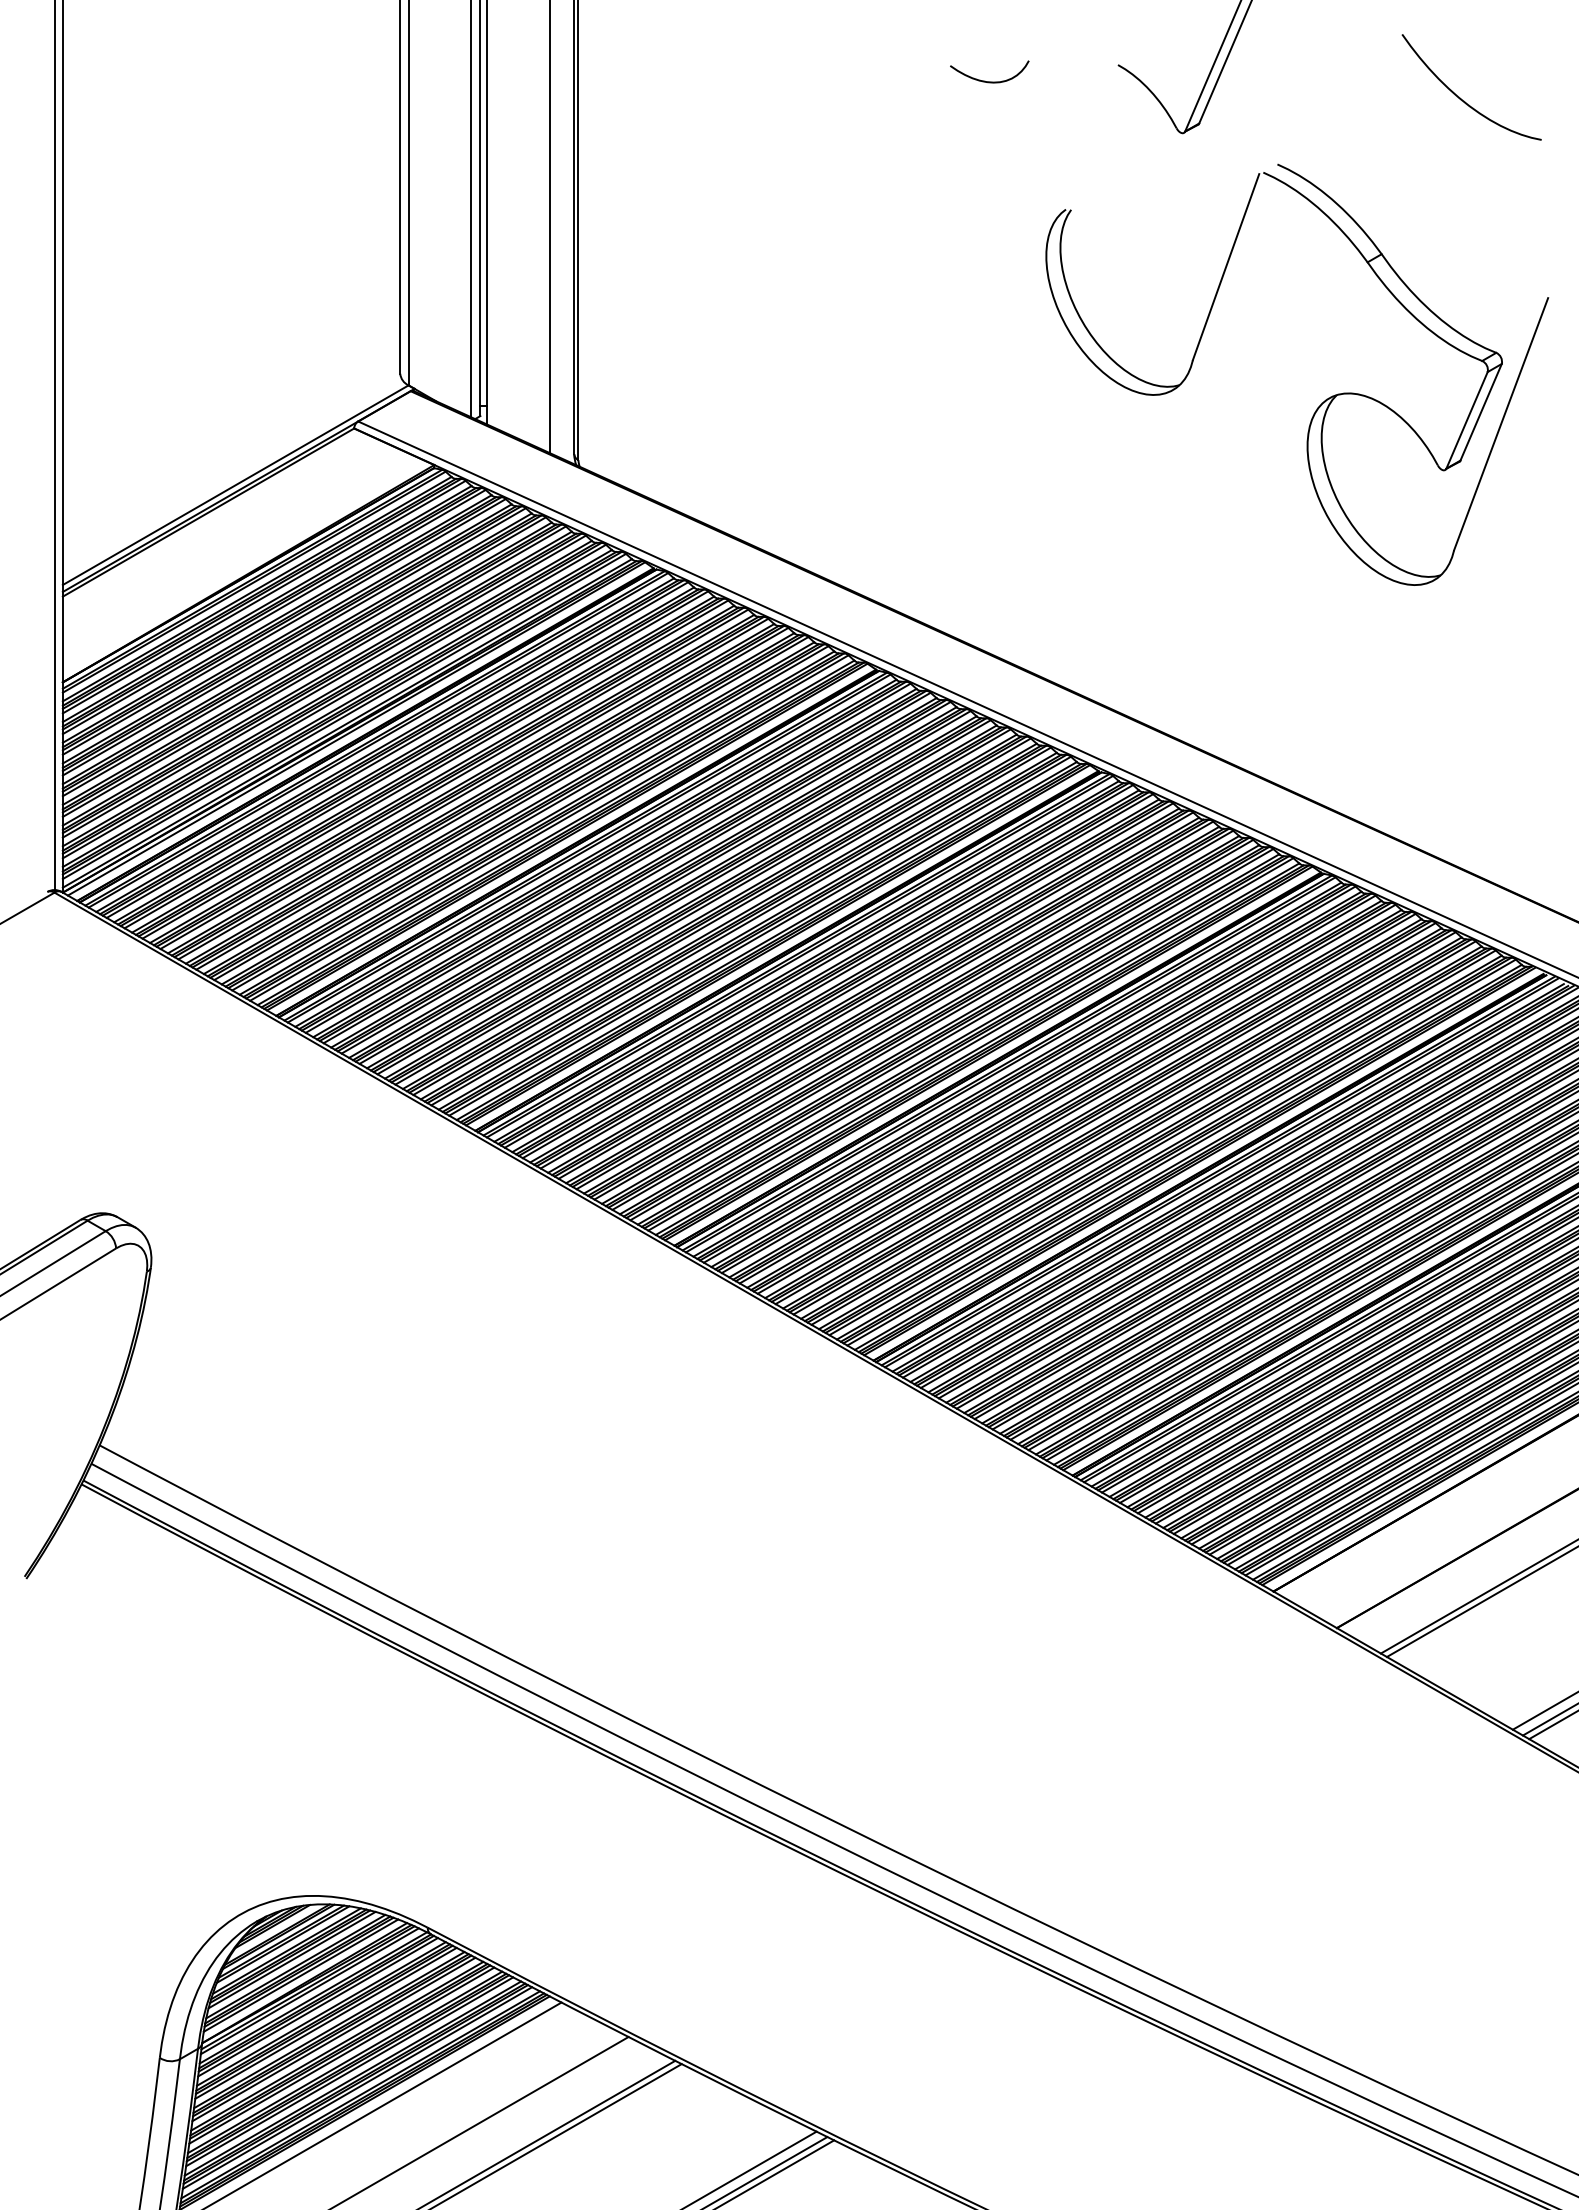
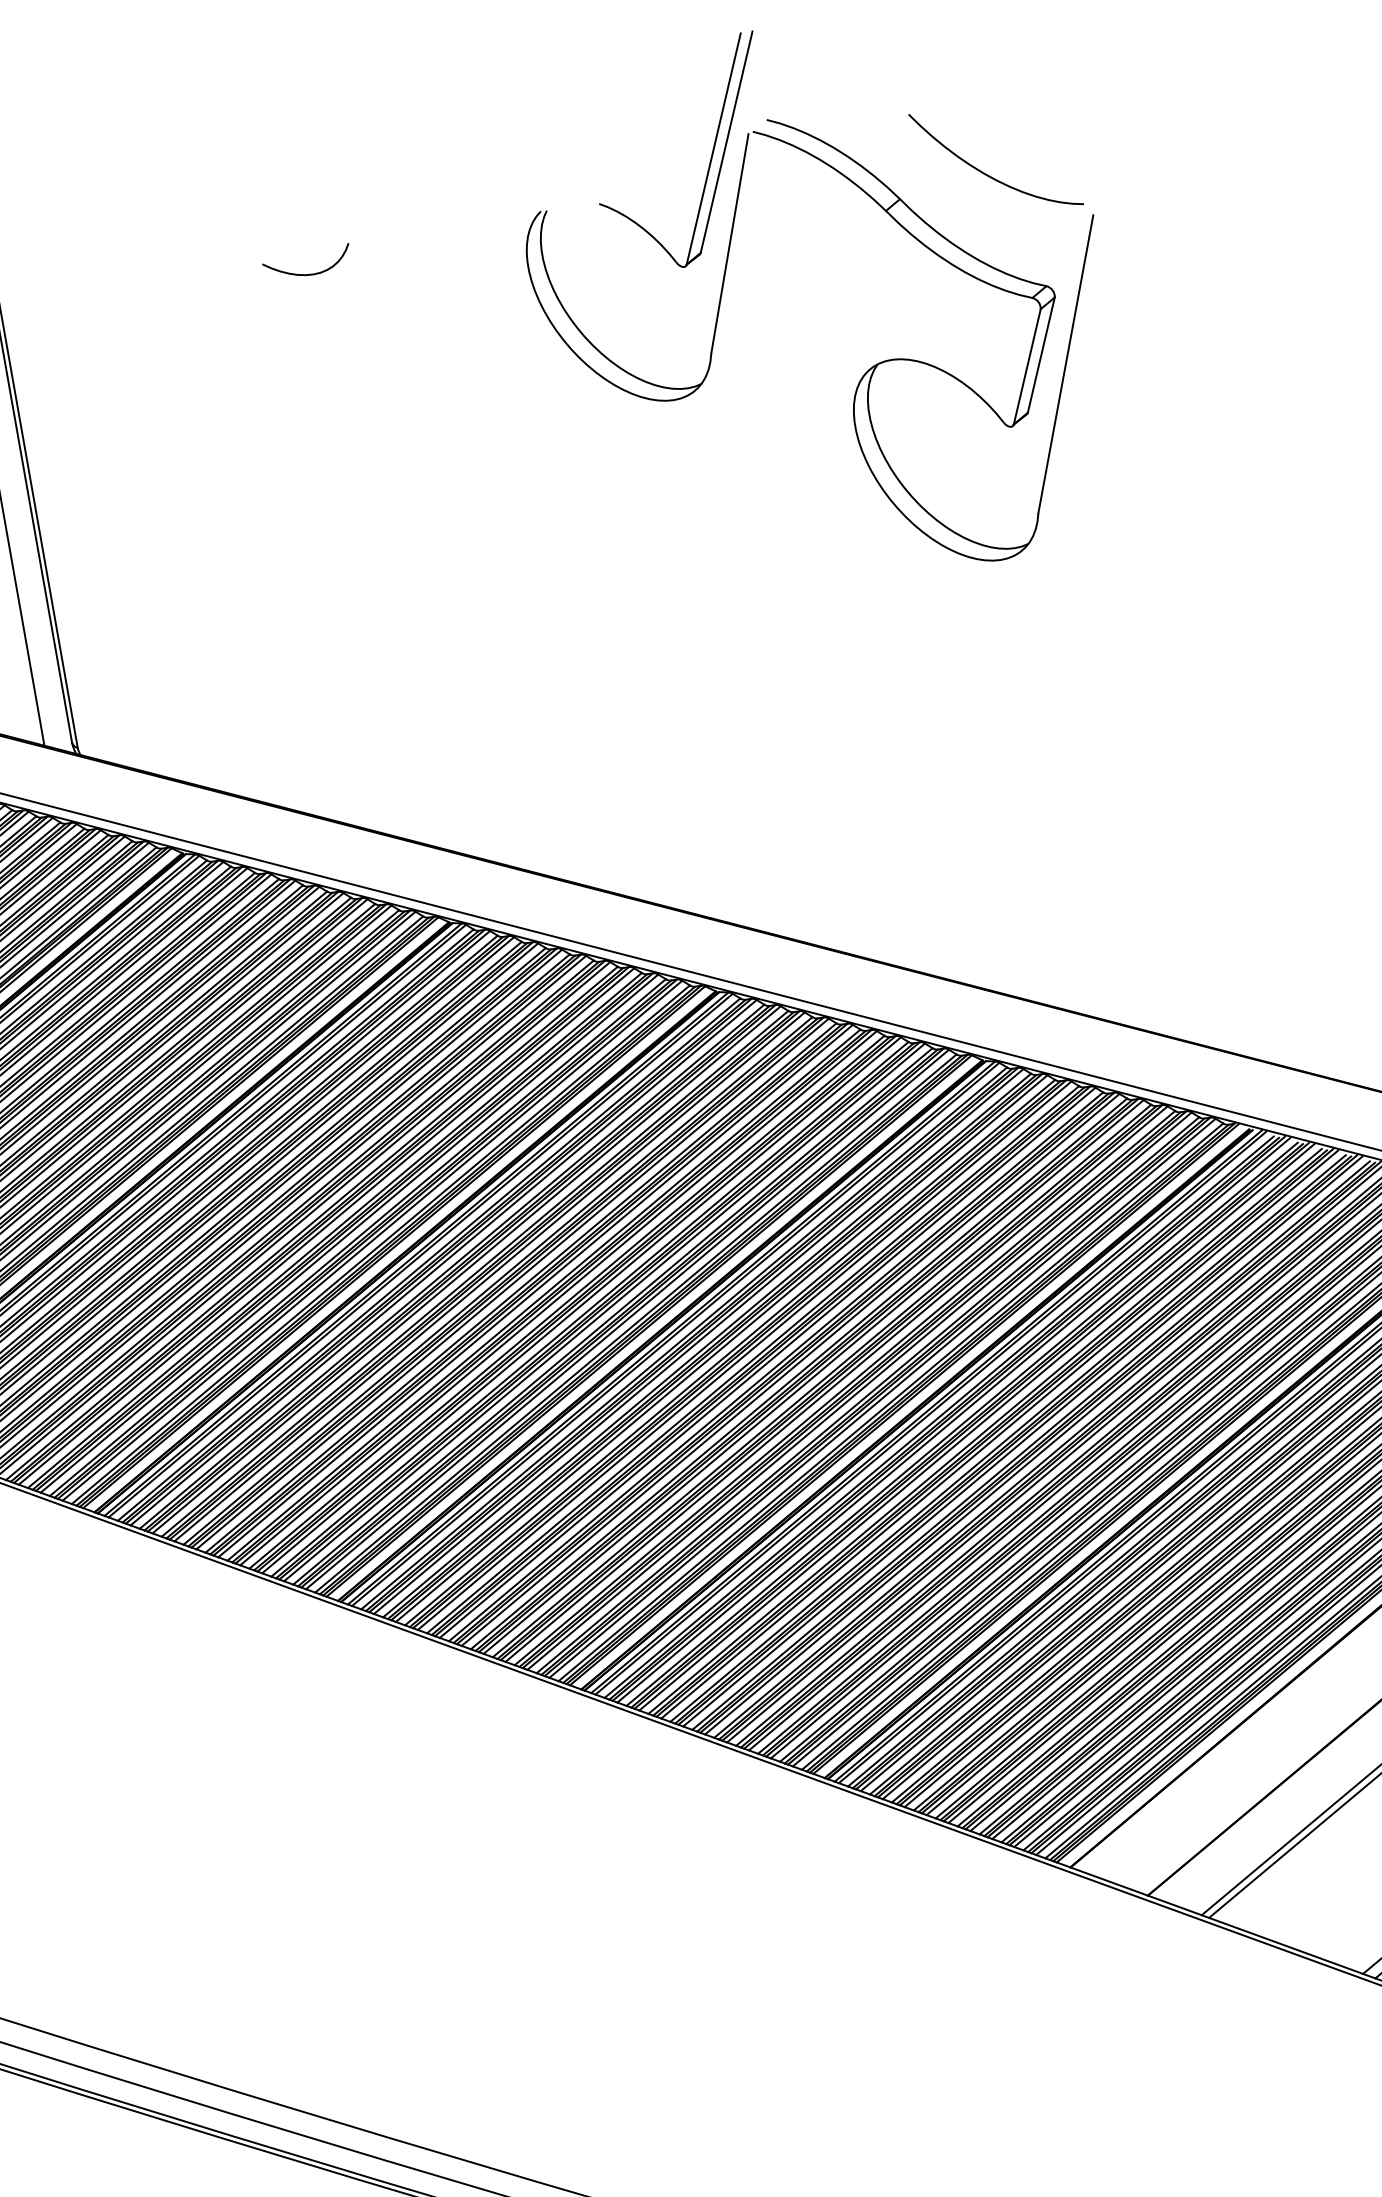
curve: (985, 80) -> (304, 273), moved
part: (1324, 400) -> (865, 372), moved

